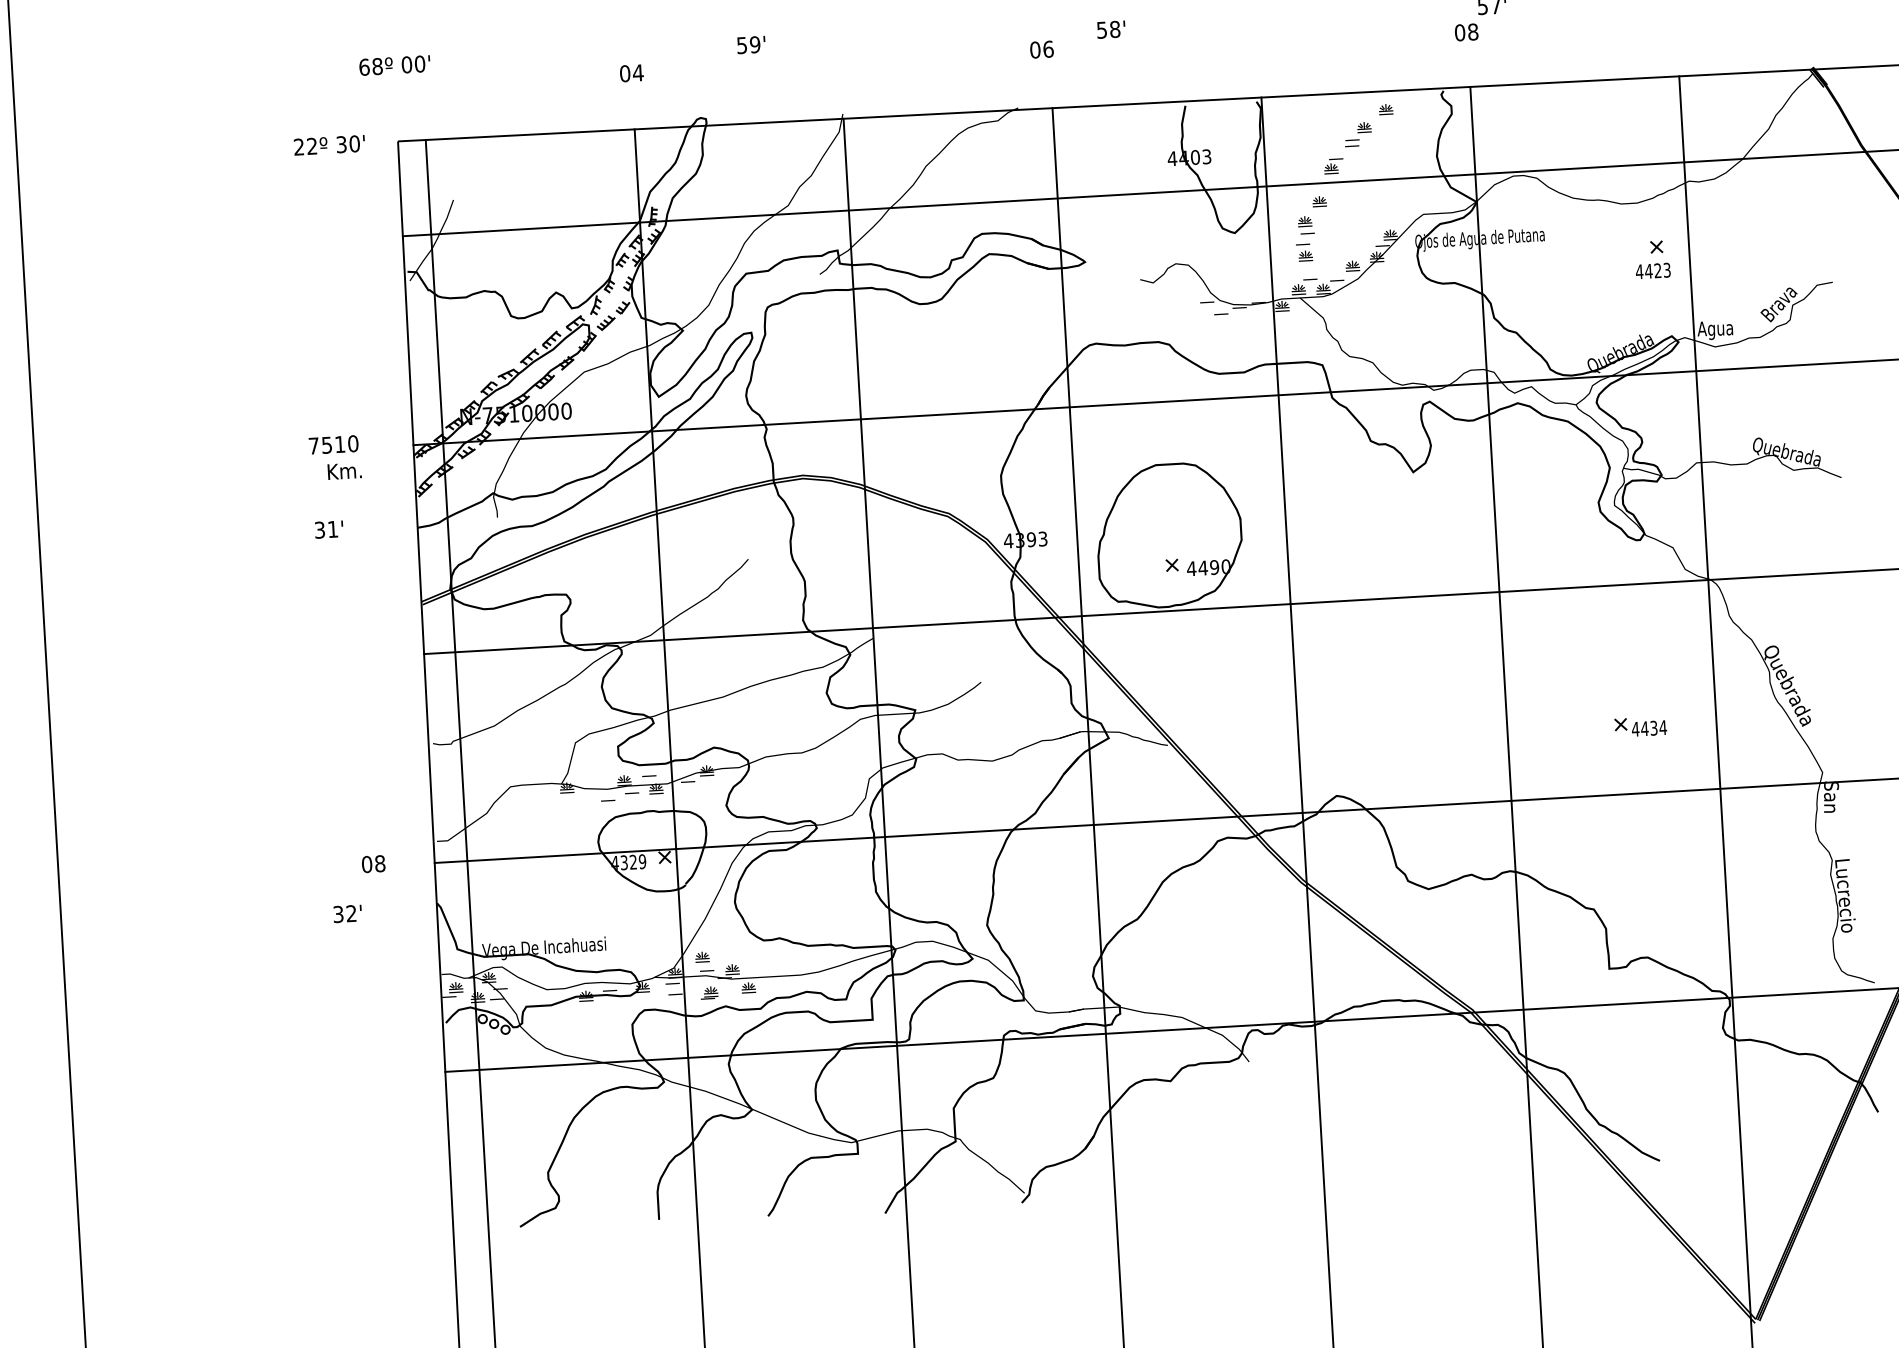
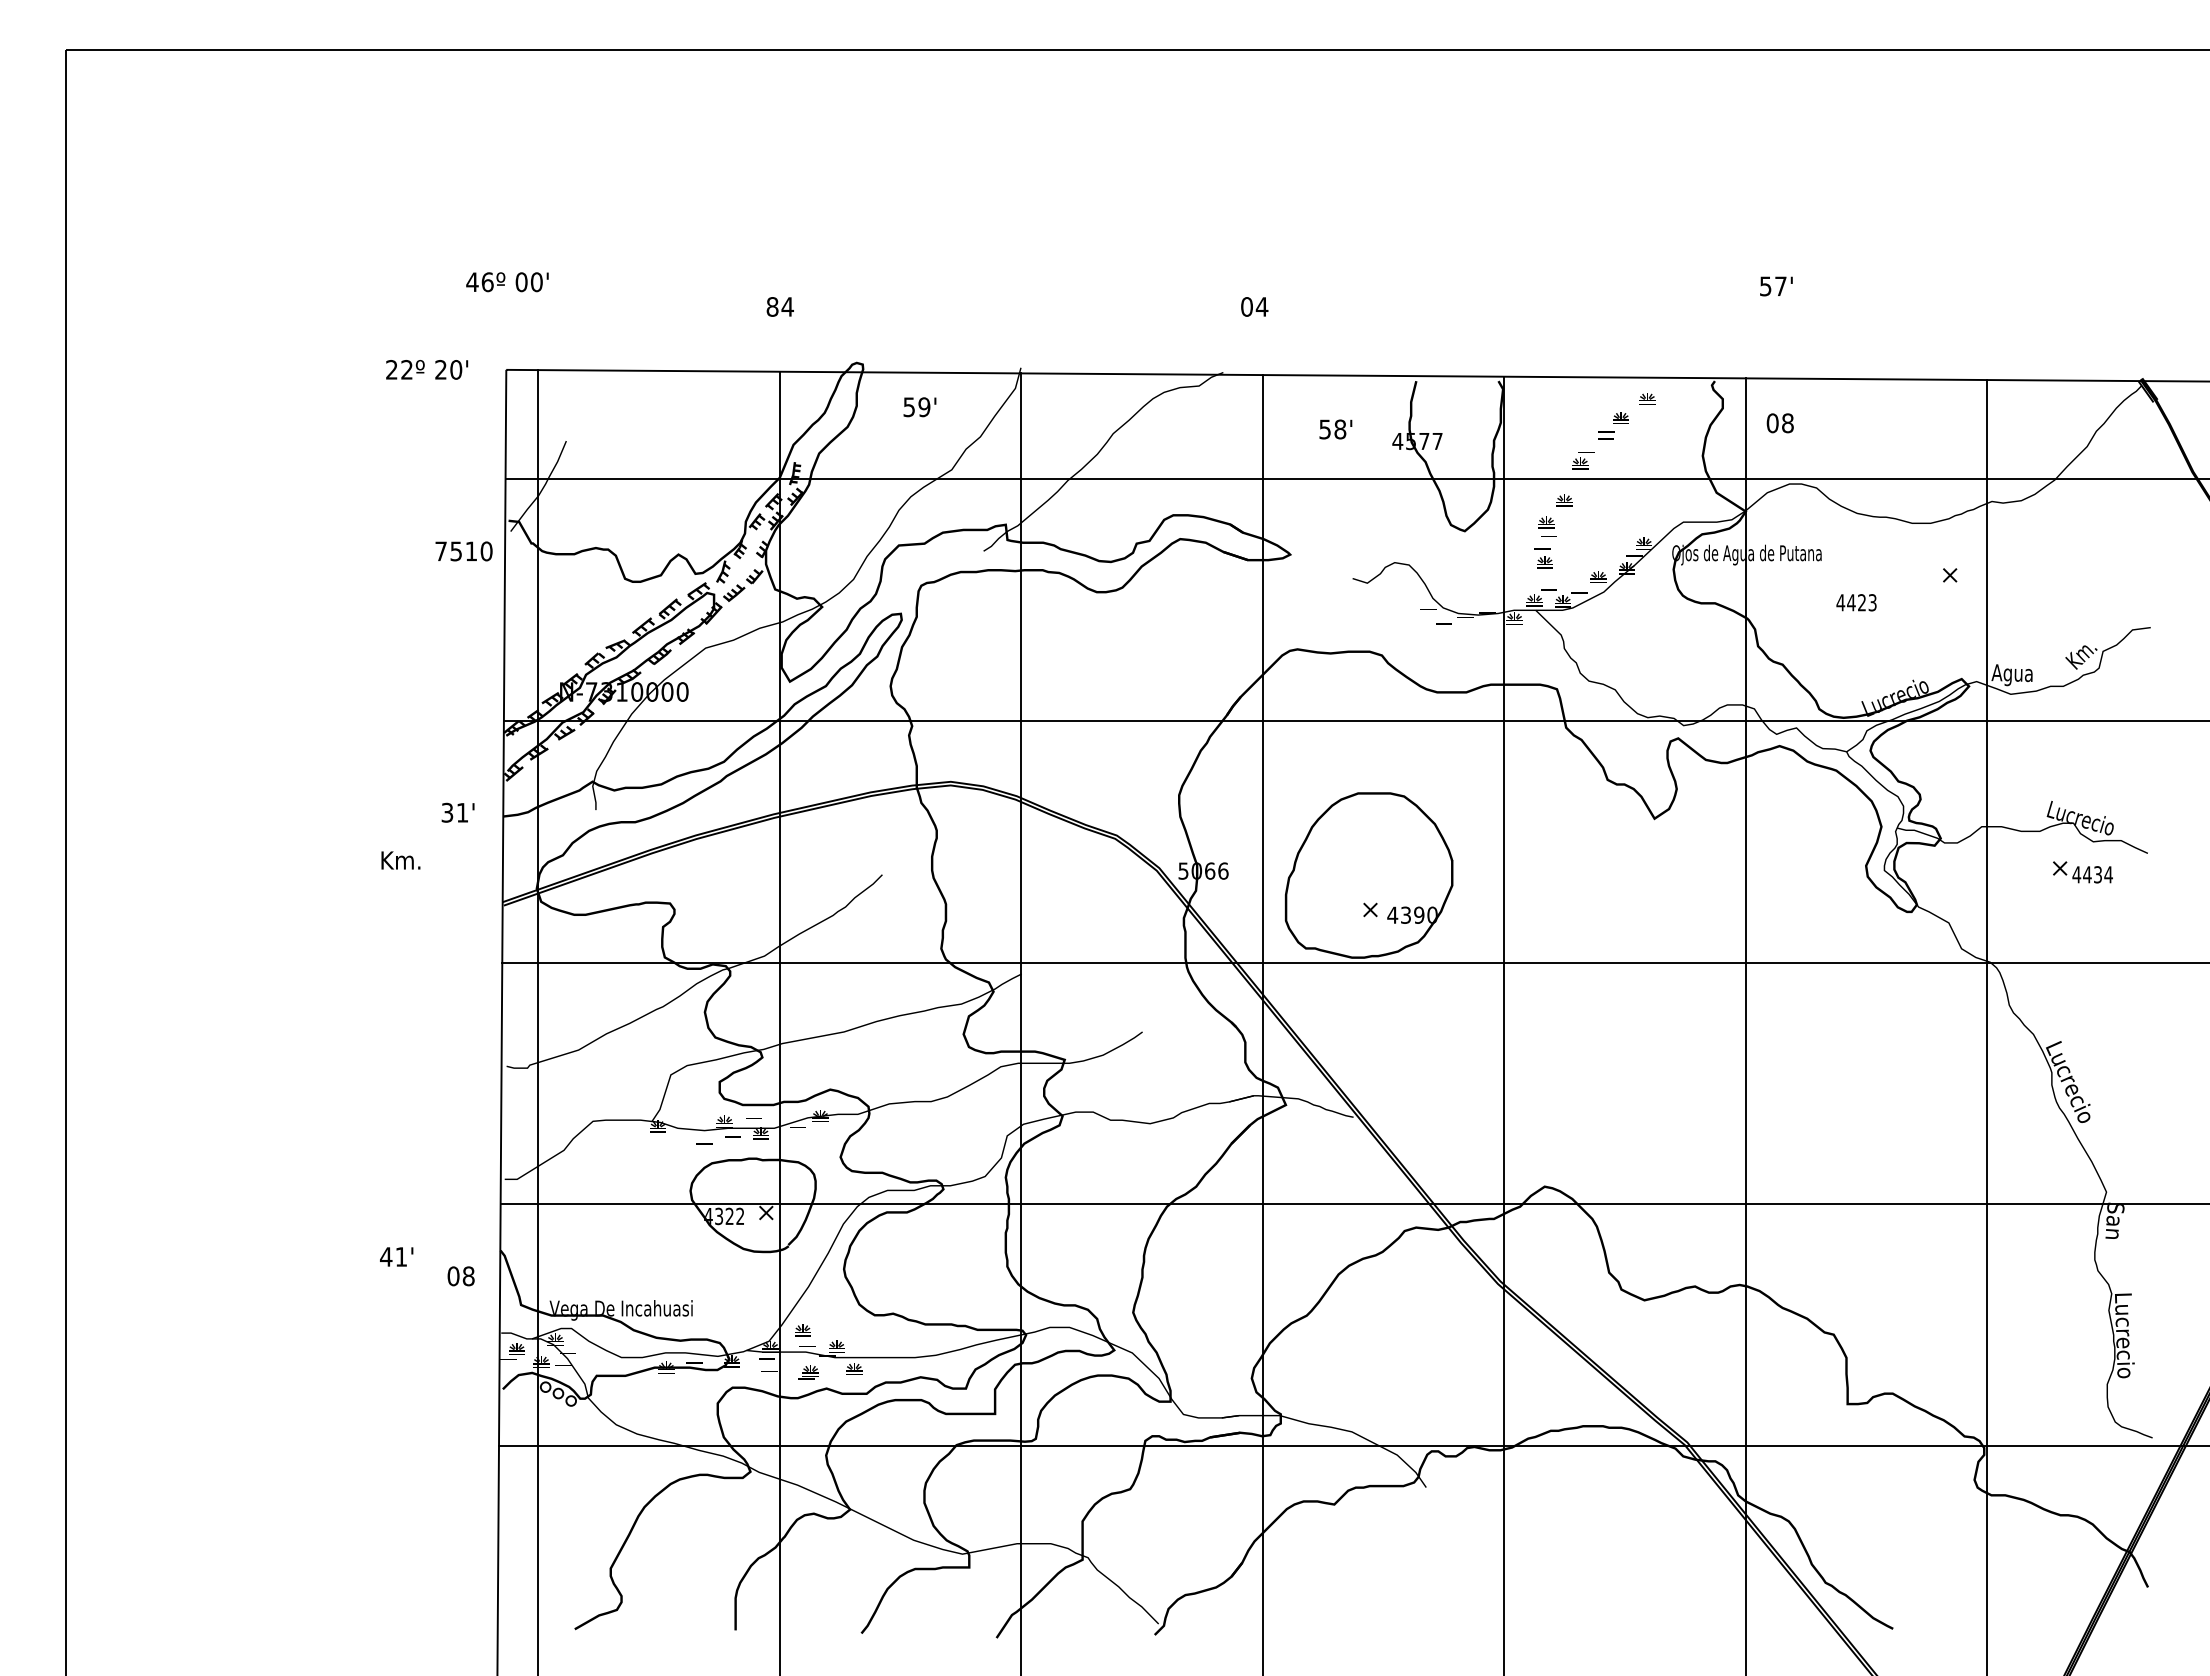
text: (1110, 29) -> (1335, 429), moved
text: (1465, 32) -> (1779, 423), moved
text: (750, 45) -> (919, 407), moved
text: (1047, 48) -> (1261, 306), 06 -> 04
text: (370, 67) -> (479, 282), 68º -> 46º
text: (625, 73) -> (772, 306), 04 -> 84
text: (341, 144) -> (440, 369), 30' -> 20'
text: (1194, 157) -> (1423, 441), 4403 -> 4577
text: (1653, 270) -> (1856, 602), moved
text: (1779, 304) -> (2087, 649), Brava -> Km.
text: (1619, 353) -> (1900, 695), Quebrada -> Lucrecio
text: (500, 414) -> (606, 691), N-7510000 -> N-7310000
text: (333, 444) -> (463, 551), moved
text: (1785, 451) -> (2085, 819), Quebrada -> Lucrecio
text: (344, 471) -> (400, 860), moved
text: (328, 529) -> (457, 812), moved
text: (1025, 539) -> (1203, 870), 4393 -> 5066
text: (1202, 567) -> (1405, 914), 4490 -> 4390
text: (1787, 685) -> (2071, 1089), Quebrada -> Lucrecio
part: (1640, 727) -> (2082, 872), moved
text: (642, 861) -> (740, 1216), 4329 -> 4322
text: (373, 864) -> (460, 1276), moved
text: (344, 913) -> (393, 1256), 32' -> 41'

